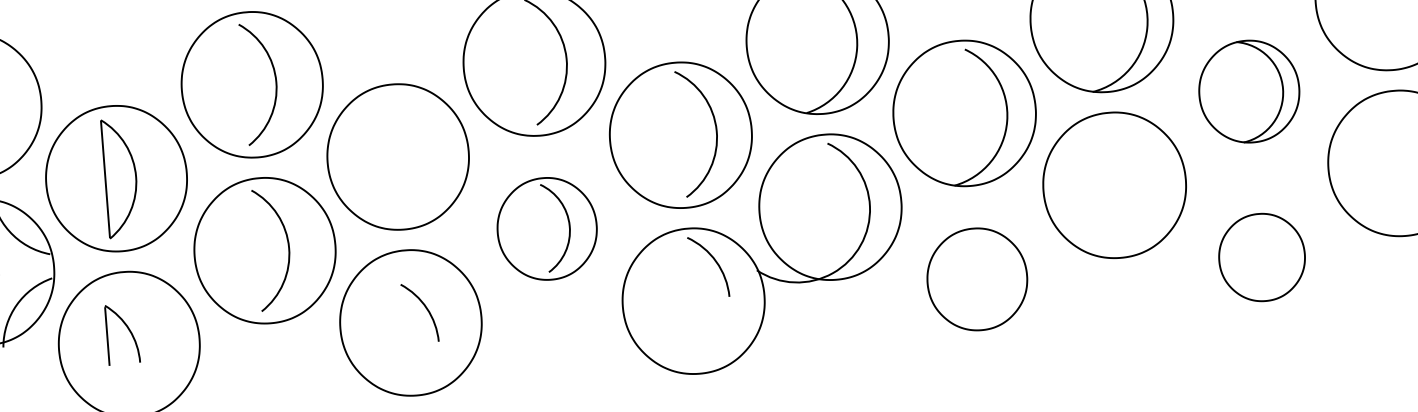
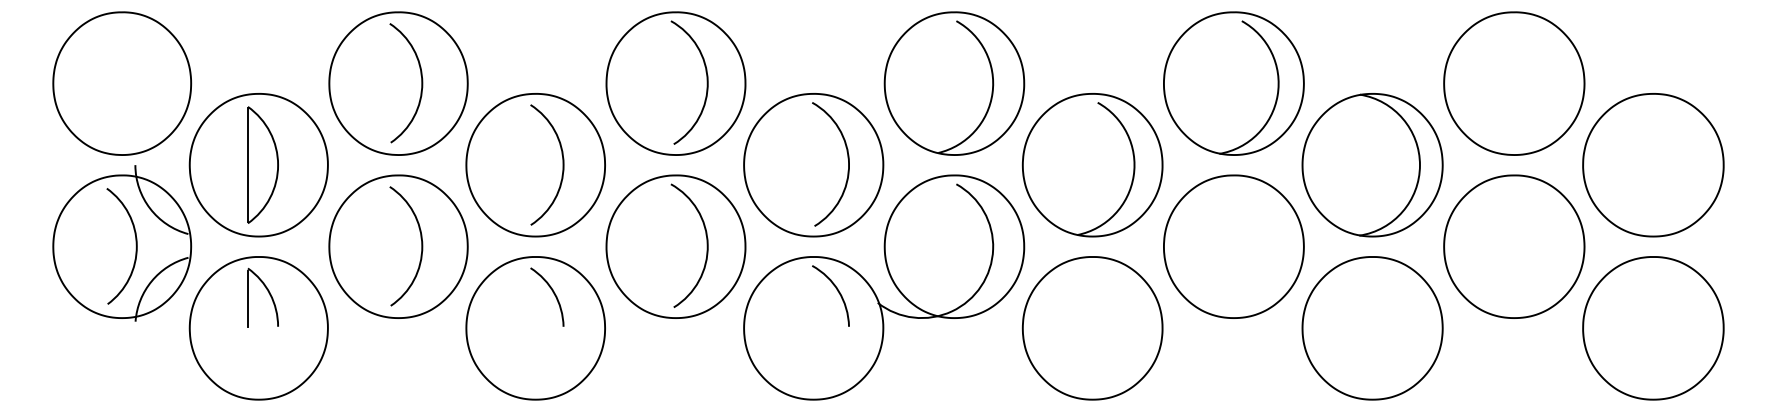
part: (1249, 91) -> (1372, 165), size x1.43
arc: (425, 154) -> (562, 164), added
part: (546, 228) -> (675, 246), size x1.43
part: (1262, 257) -> (1372, 328), size x1.67
part: (977, 279) -> (1092, 328), size x1.43
arc: (426, 309) -> (553, 294), moved
part: (127, 329) -> (268, 293), moved

